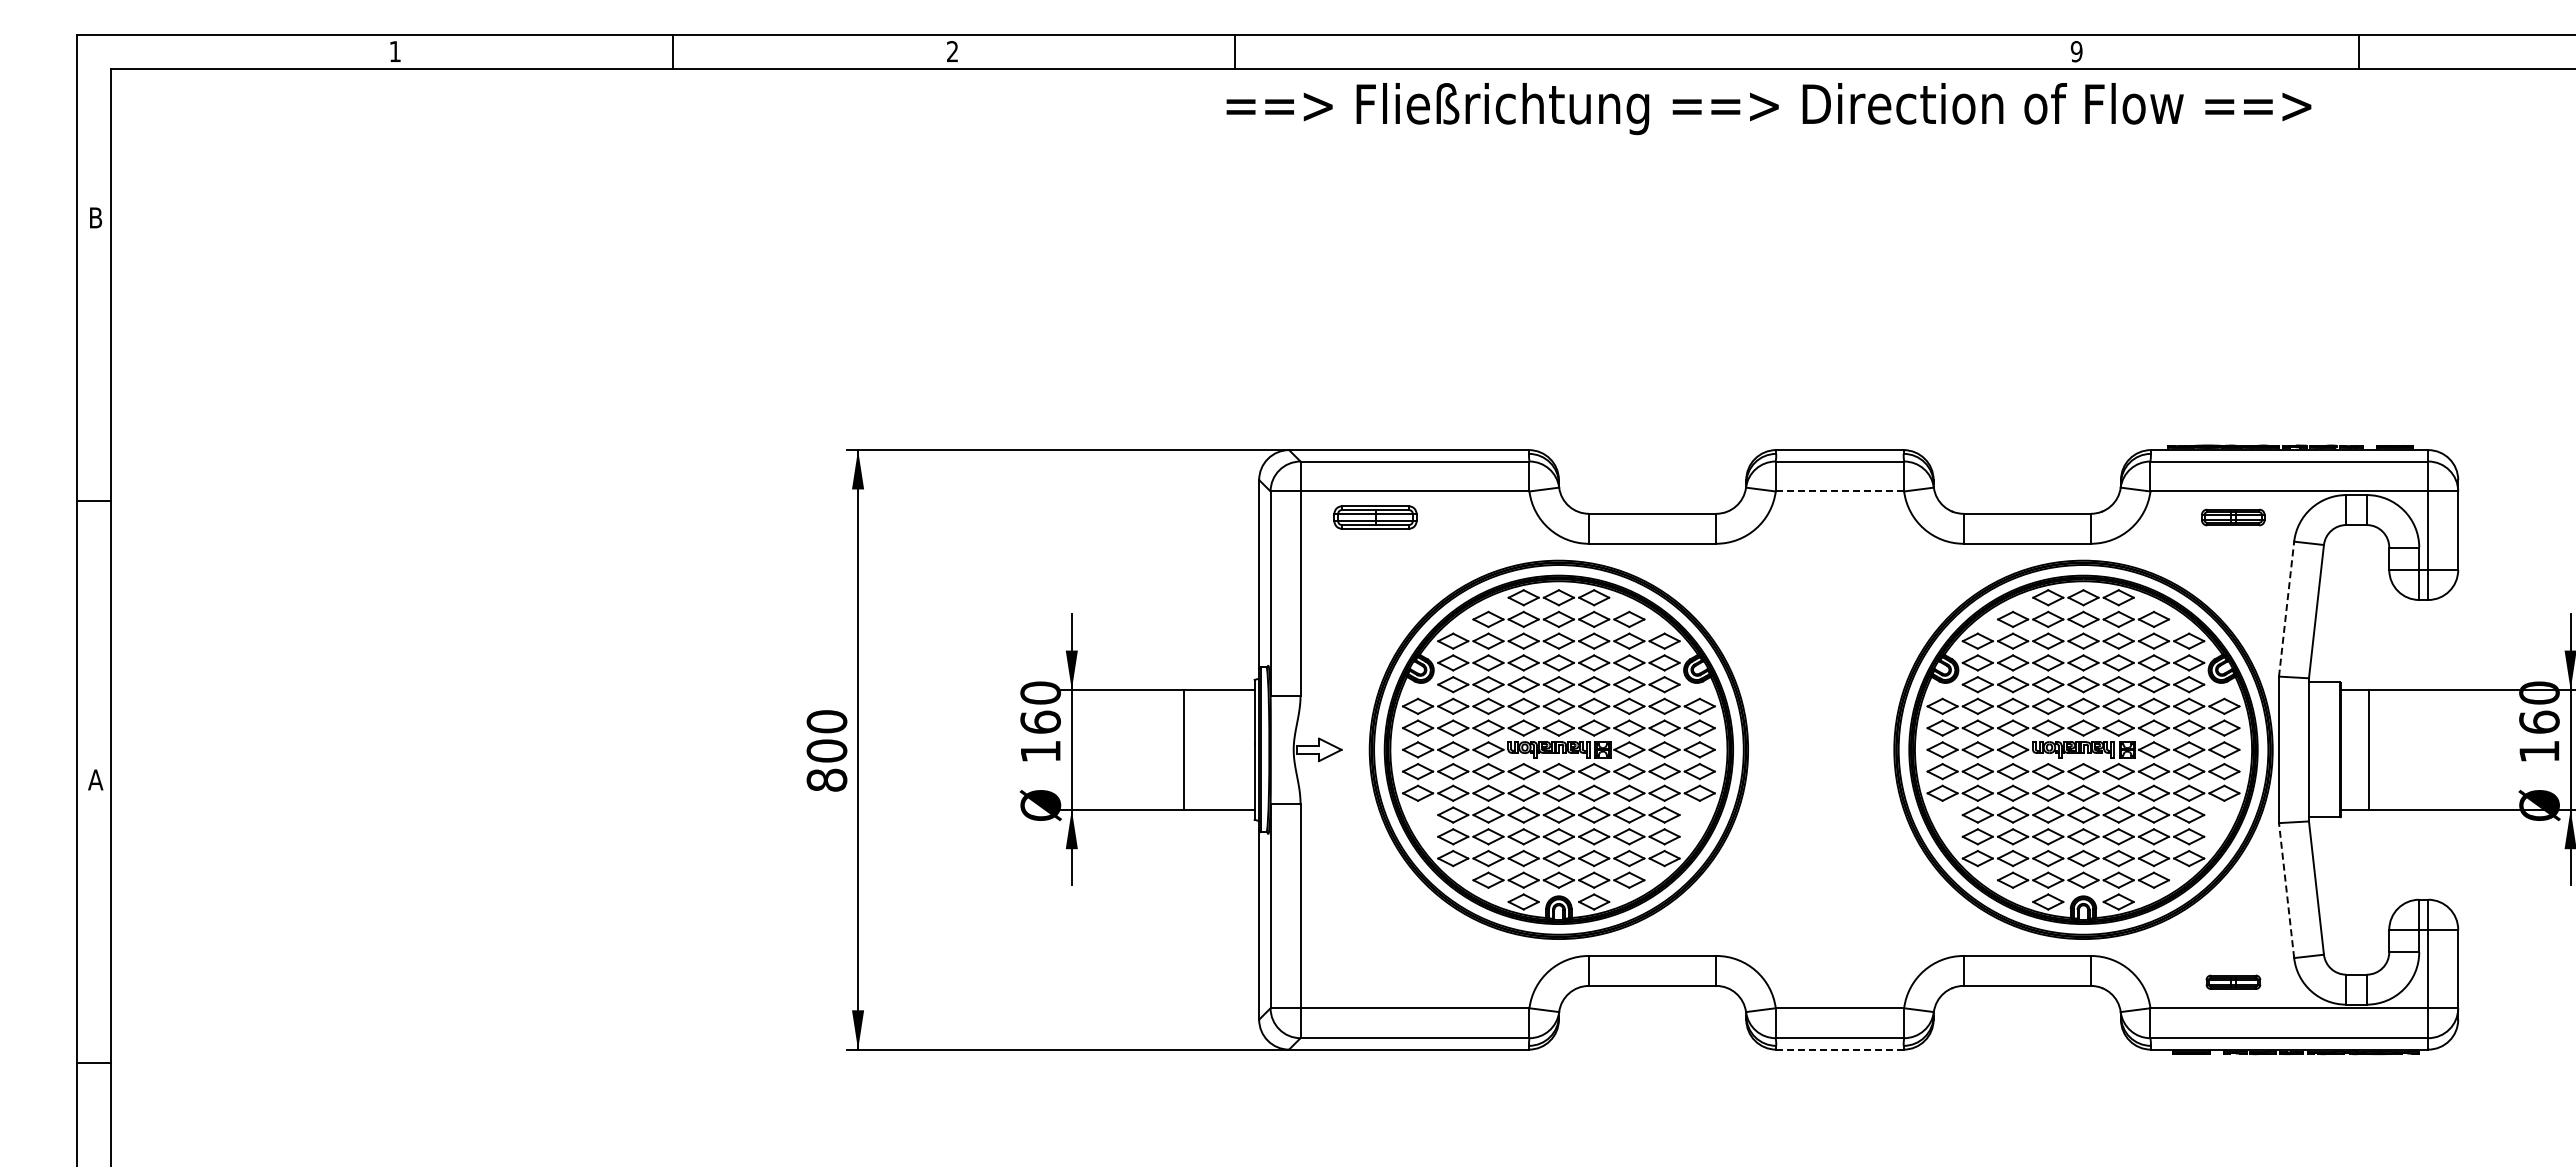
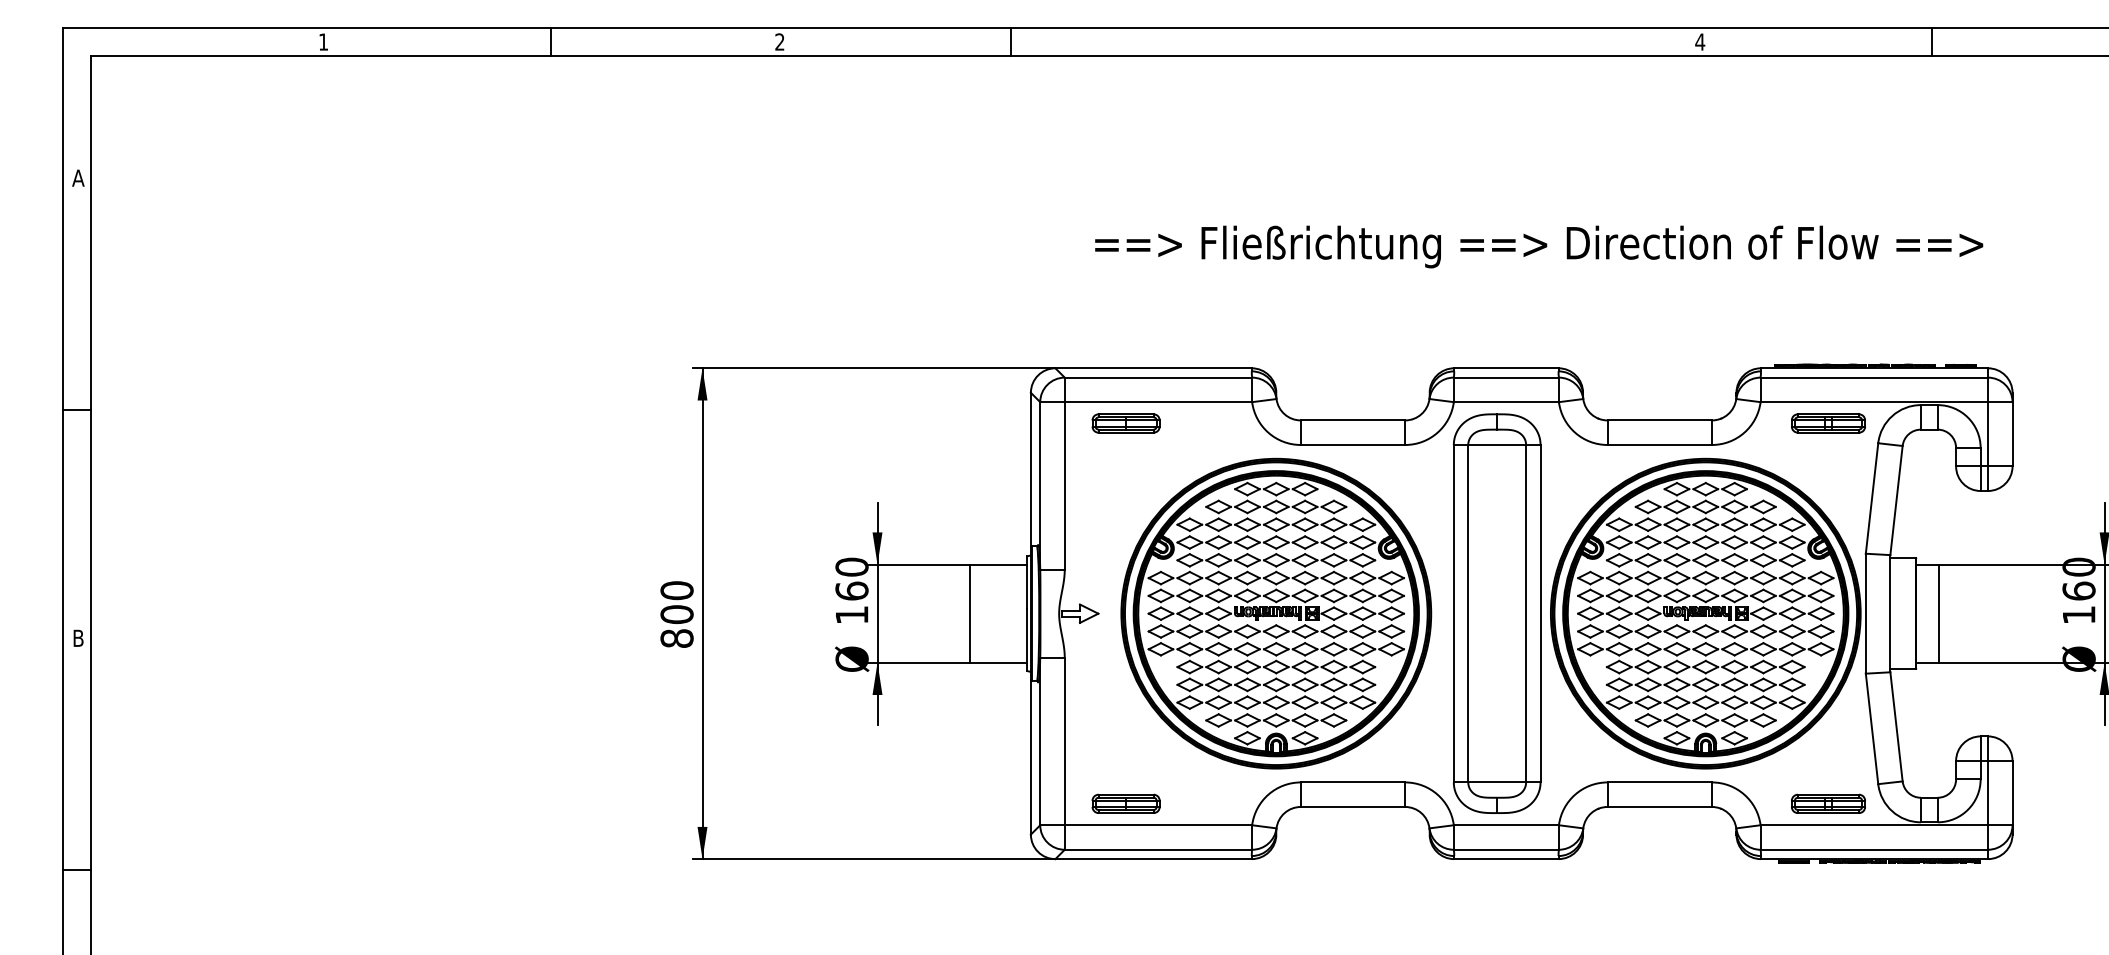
text: (2076, 51) -> (1700, 41), 9 -> 4
text: (1768, 109) -> (1538, 247), moved
text: (95, 217) -> (78, 177), B -> A
line: (1839, 491) -> (1506, 402), dashed -> solid
part: (2232, 517) -> (1827, 423), size x1.43
line: (2286, 609) -> (1871, 498), dashed -> solid
part: (1828, 749) -> (1497, 613), added
text: (95, 779) -> (78, 637), A -> B
line: (2286, 890) -> (1871, 728), dashed -> solid
part: (1375, 982) -> (1126, 804), added
part: (2233, 982) -> (1828, 804), size x1.67
line: (1839, 1049) -> (1506, 859), dashed -> solid

